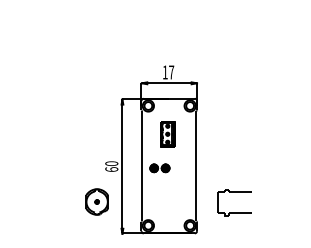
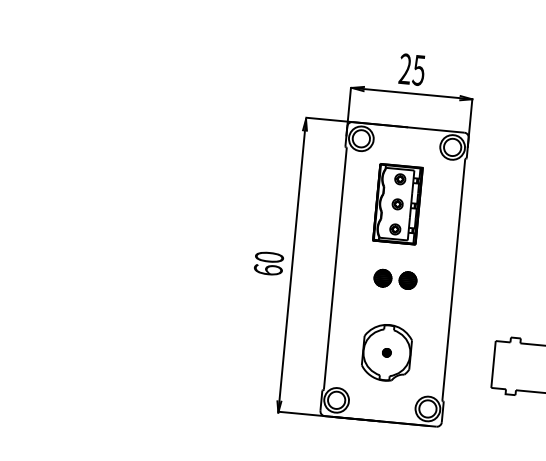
text: (168, 72) -> (412, 69), 17 -> 25
part: (167, 134) -> (397, 205), size x1.43
part: (159, 168) -> (394, 279), moved
part: (96, 201) -> (385, 351), moved

